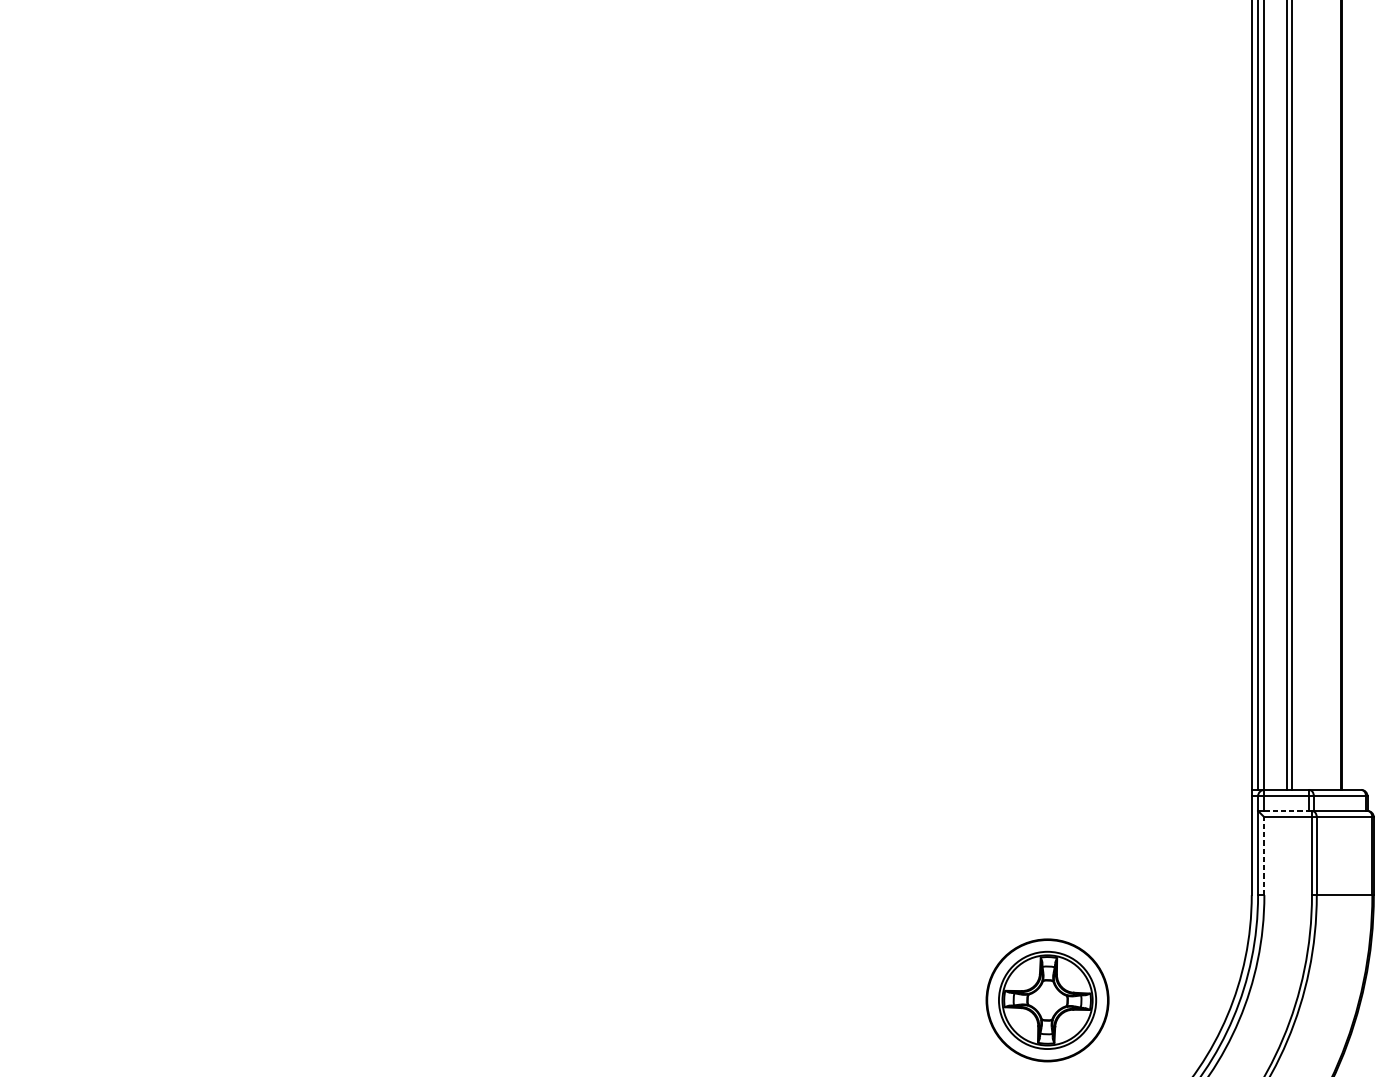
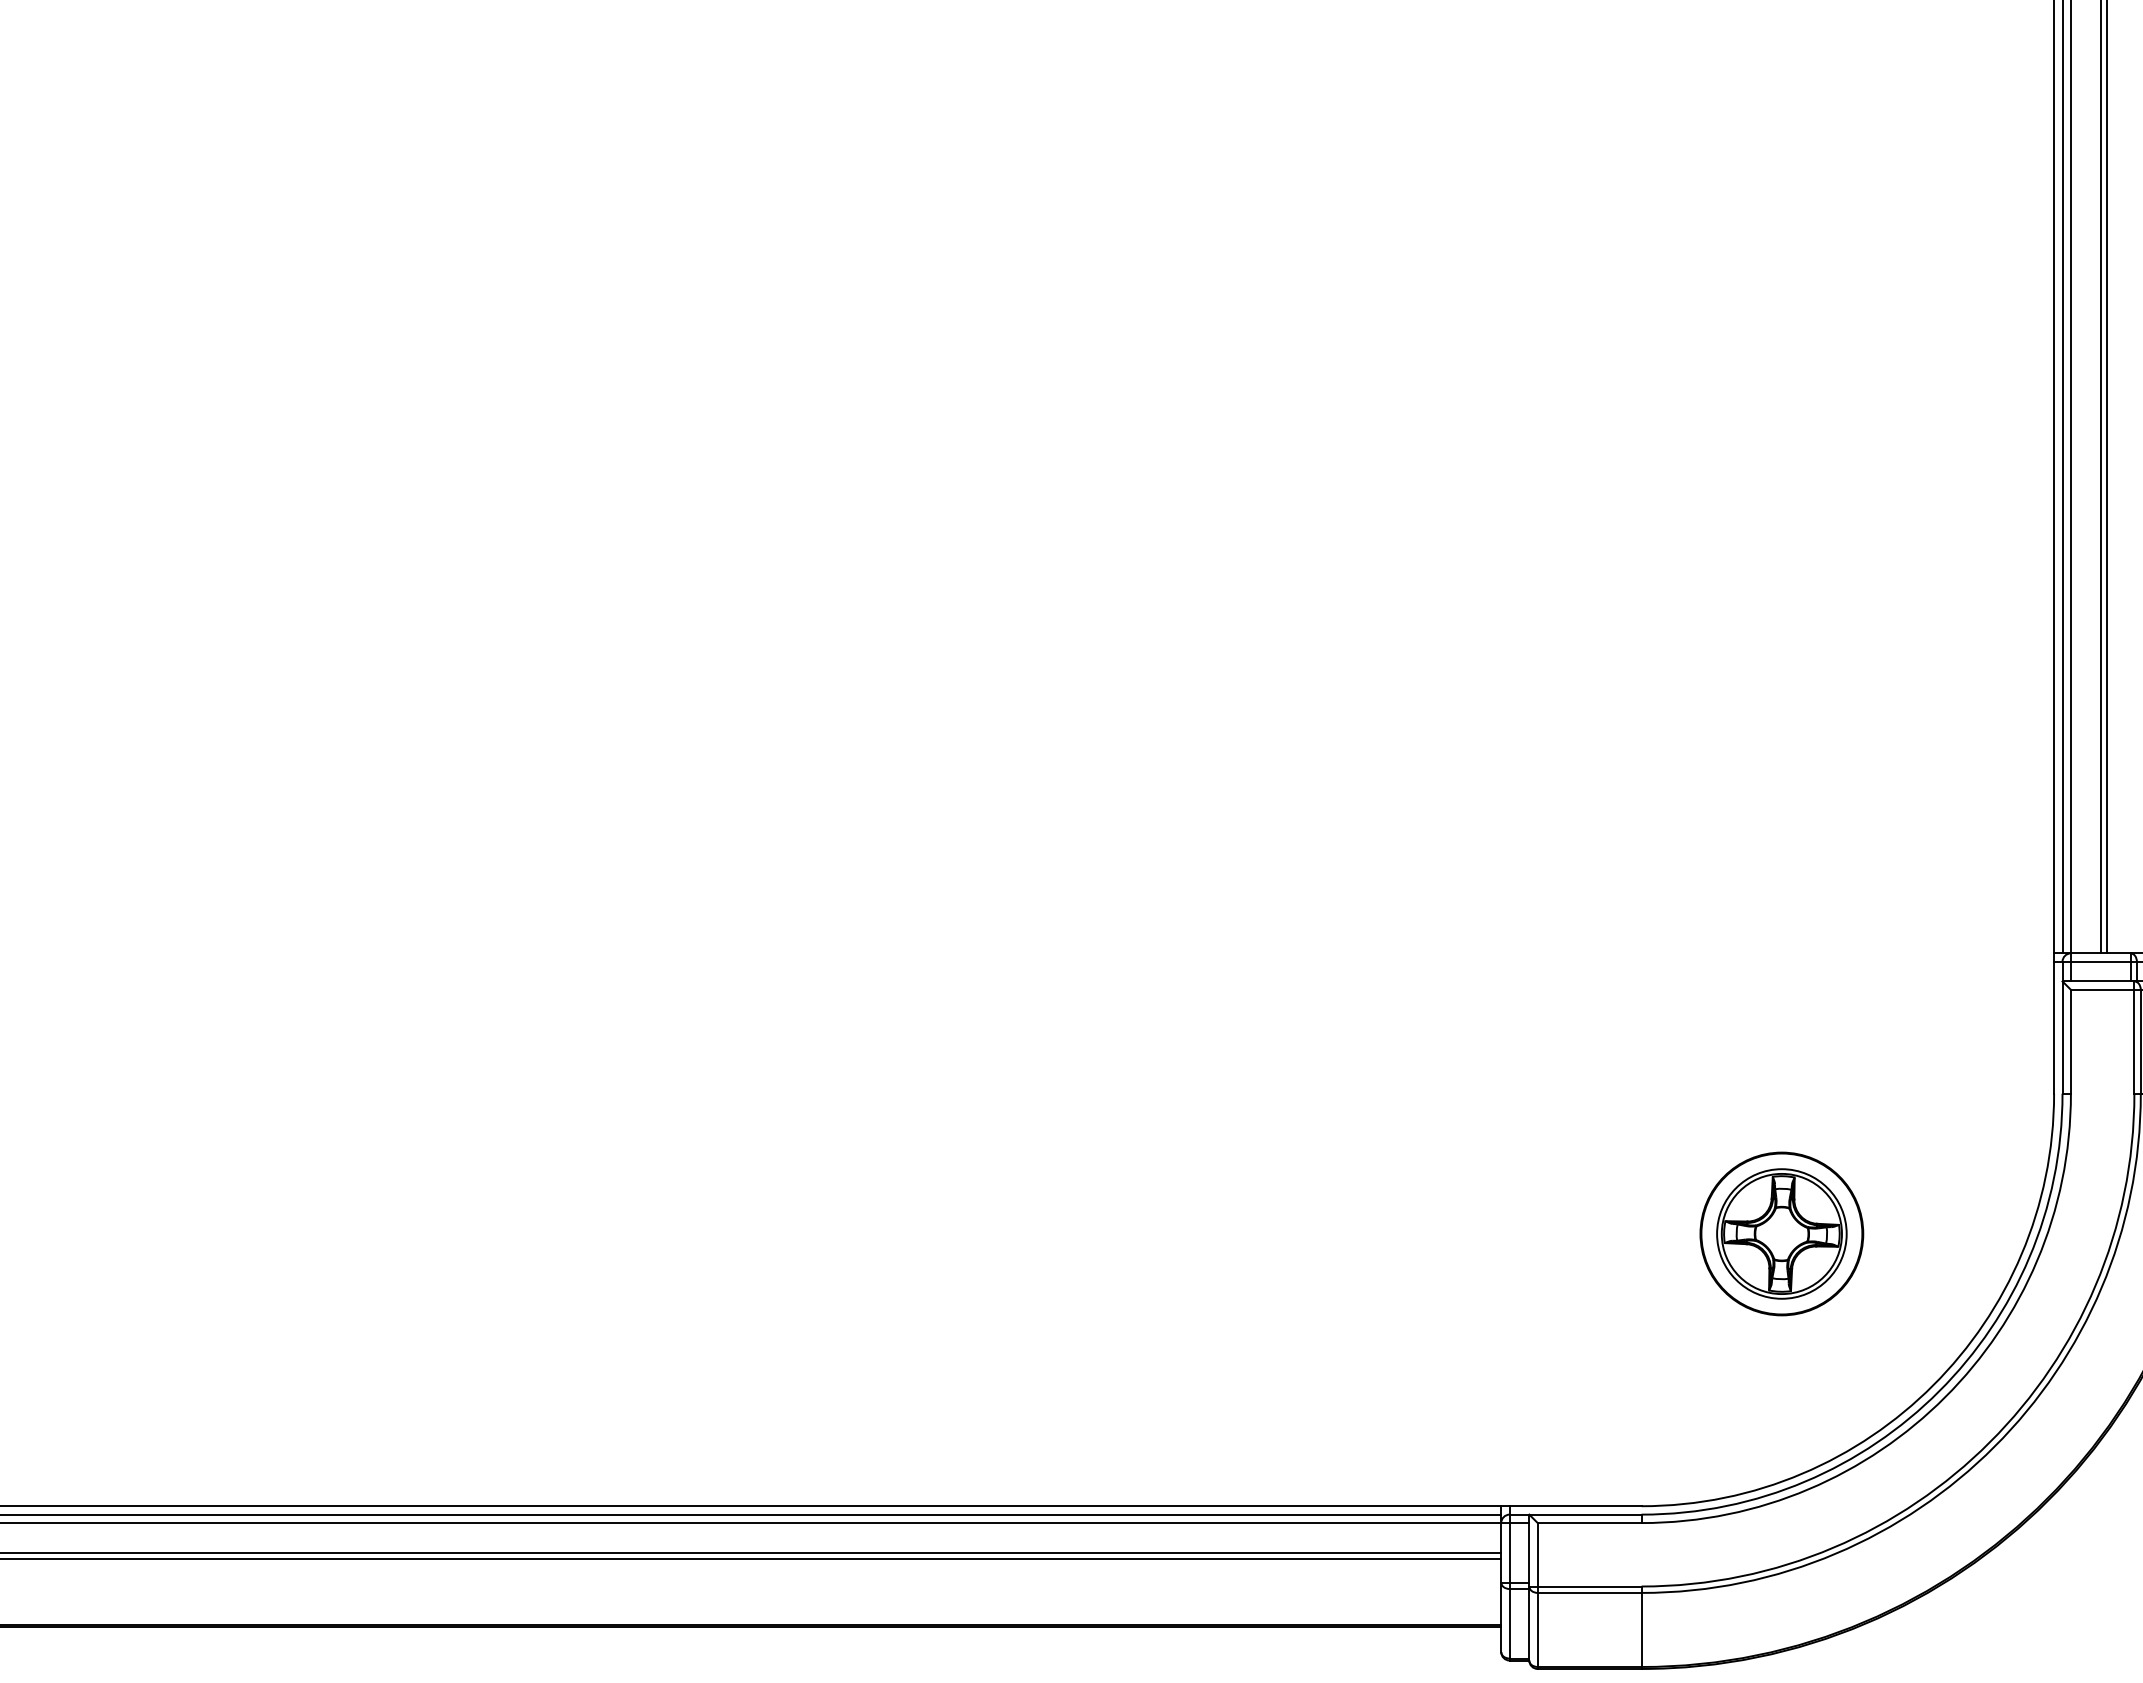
line: (1286, 811) -> (2100, 981), dashed -> solid
line: (1264, 856) -> (2070, 1041), dashed -> solid

